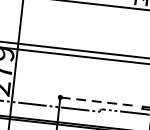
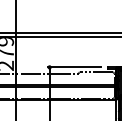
line: (95, 101) -> (74, 67), dashed -> solid

